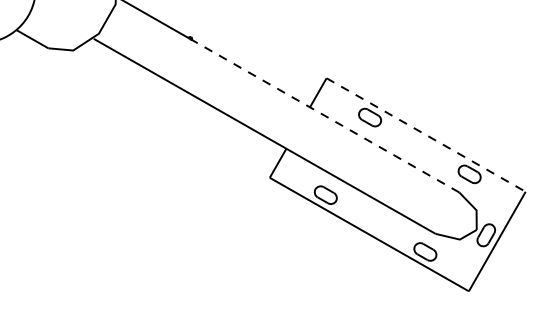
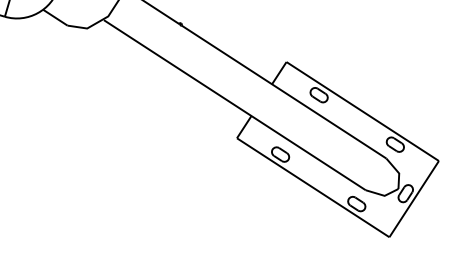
line: (324, 115) -> (283, 91), dashed -> solid
line: (425, 134) -> (362, 111), dashed -> solid

